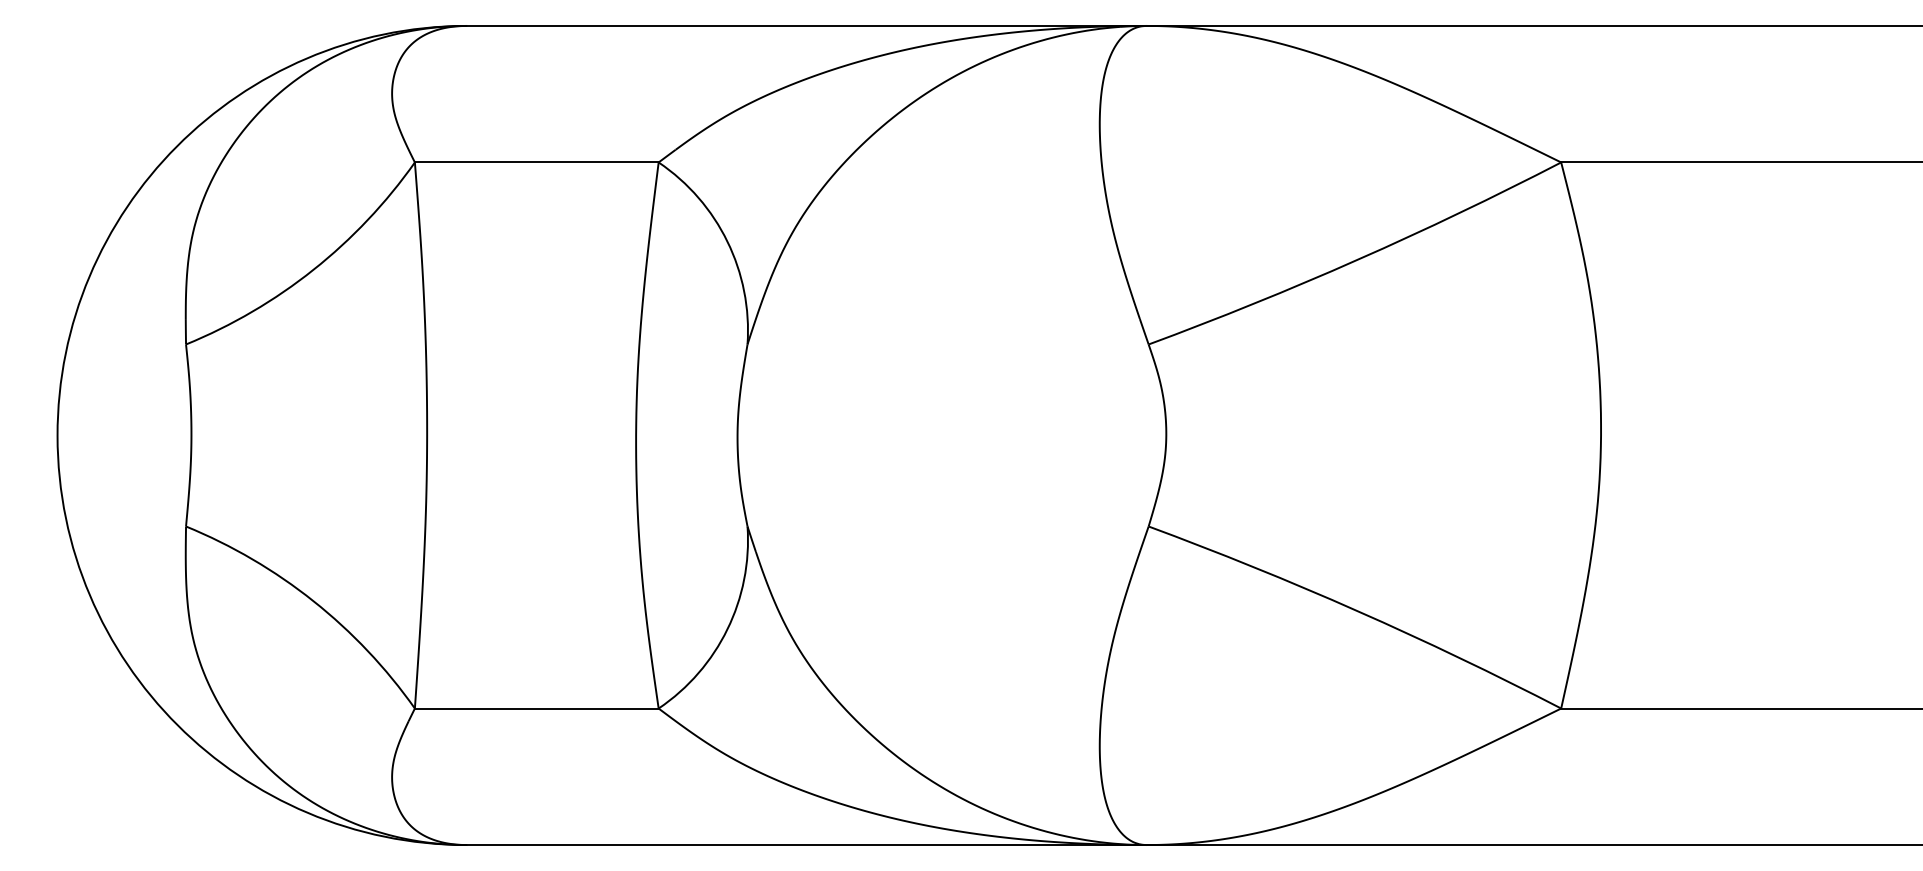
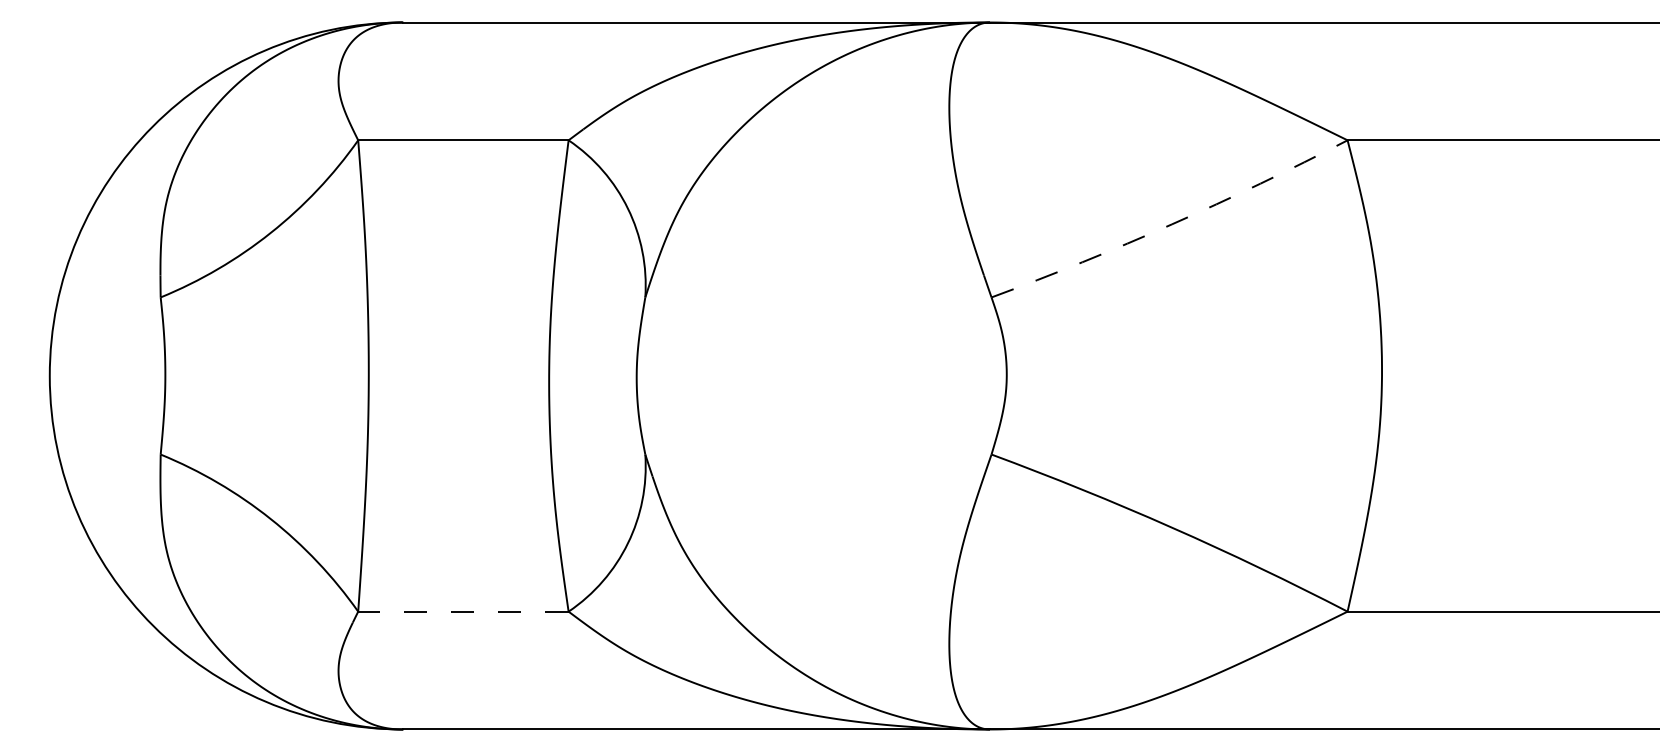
arc: (1357, 259) -> (1171, 224), solid -> dashed
line: (535, 708) -> (462, 611), solid -> dashed

